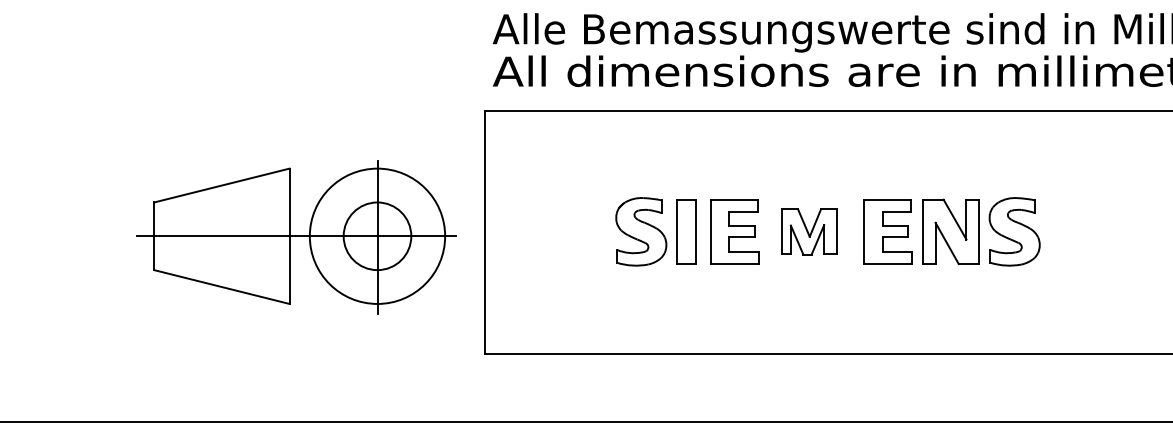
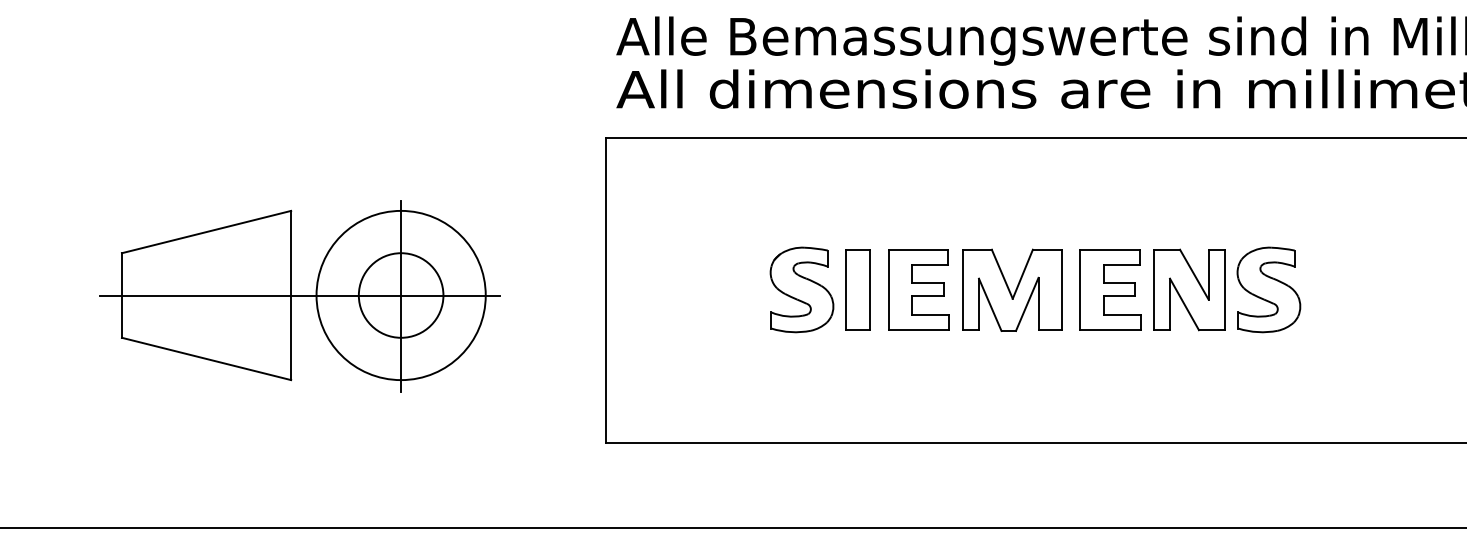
part: (809, 231) -> (1012, 289), size x1.43
part: (296, 237) -> (299, 296), moved

